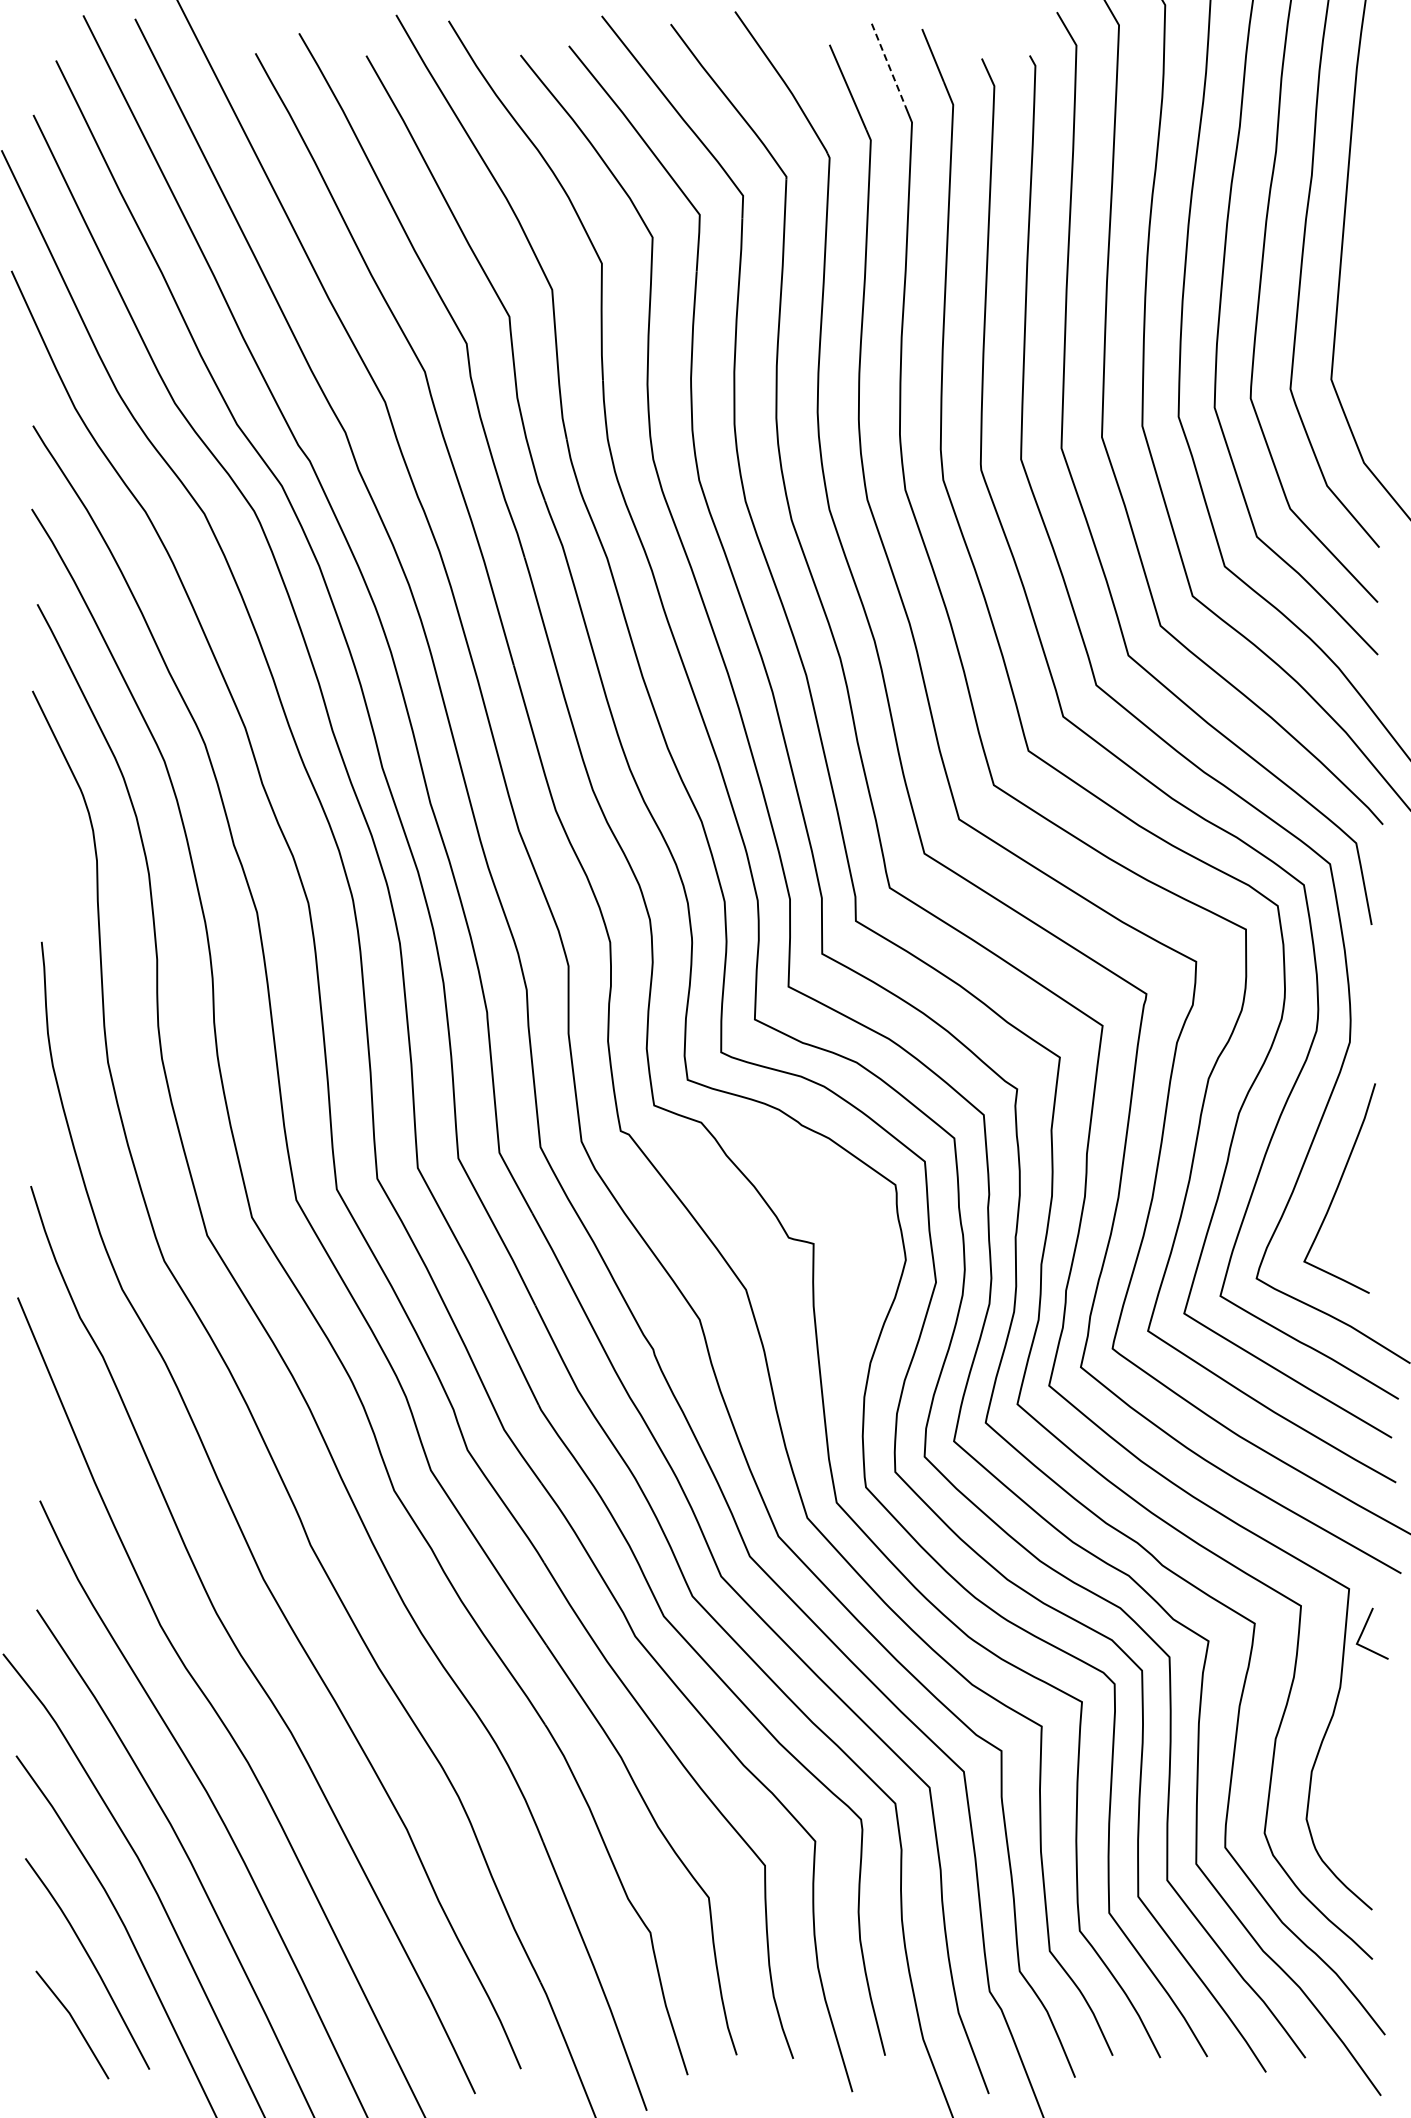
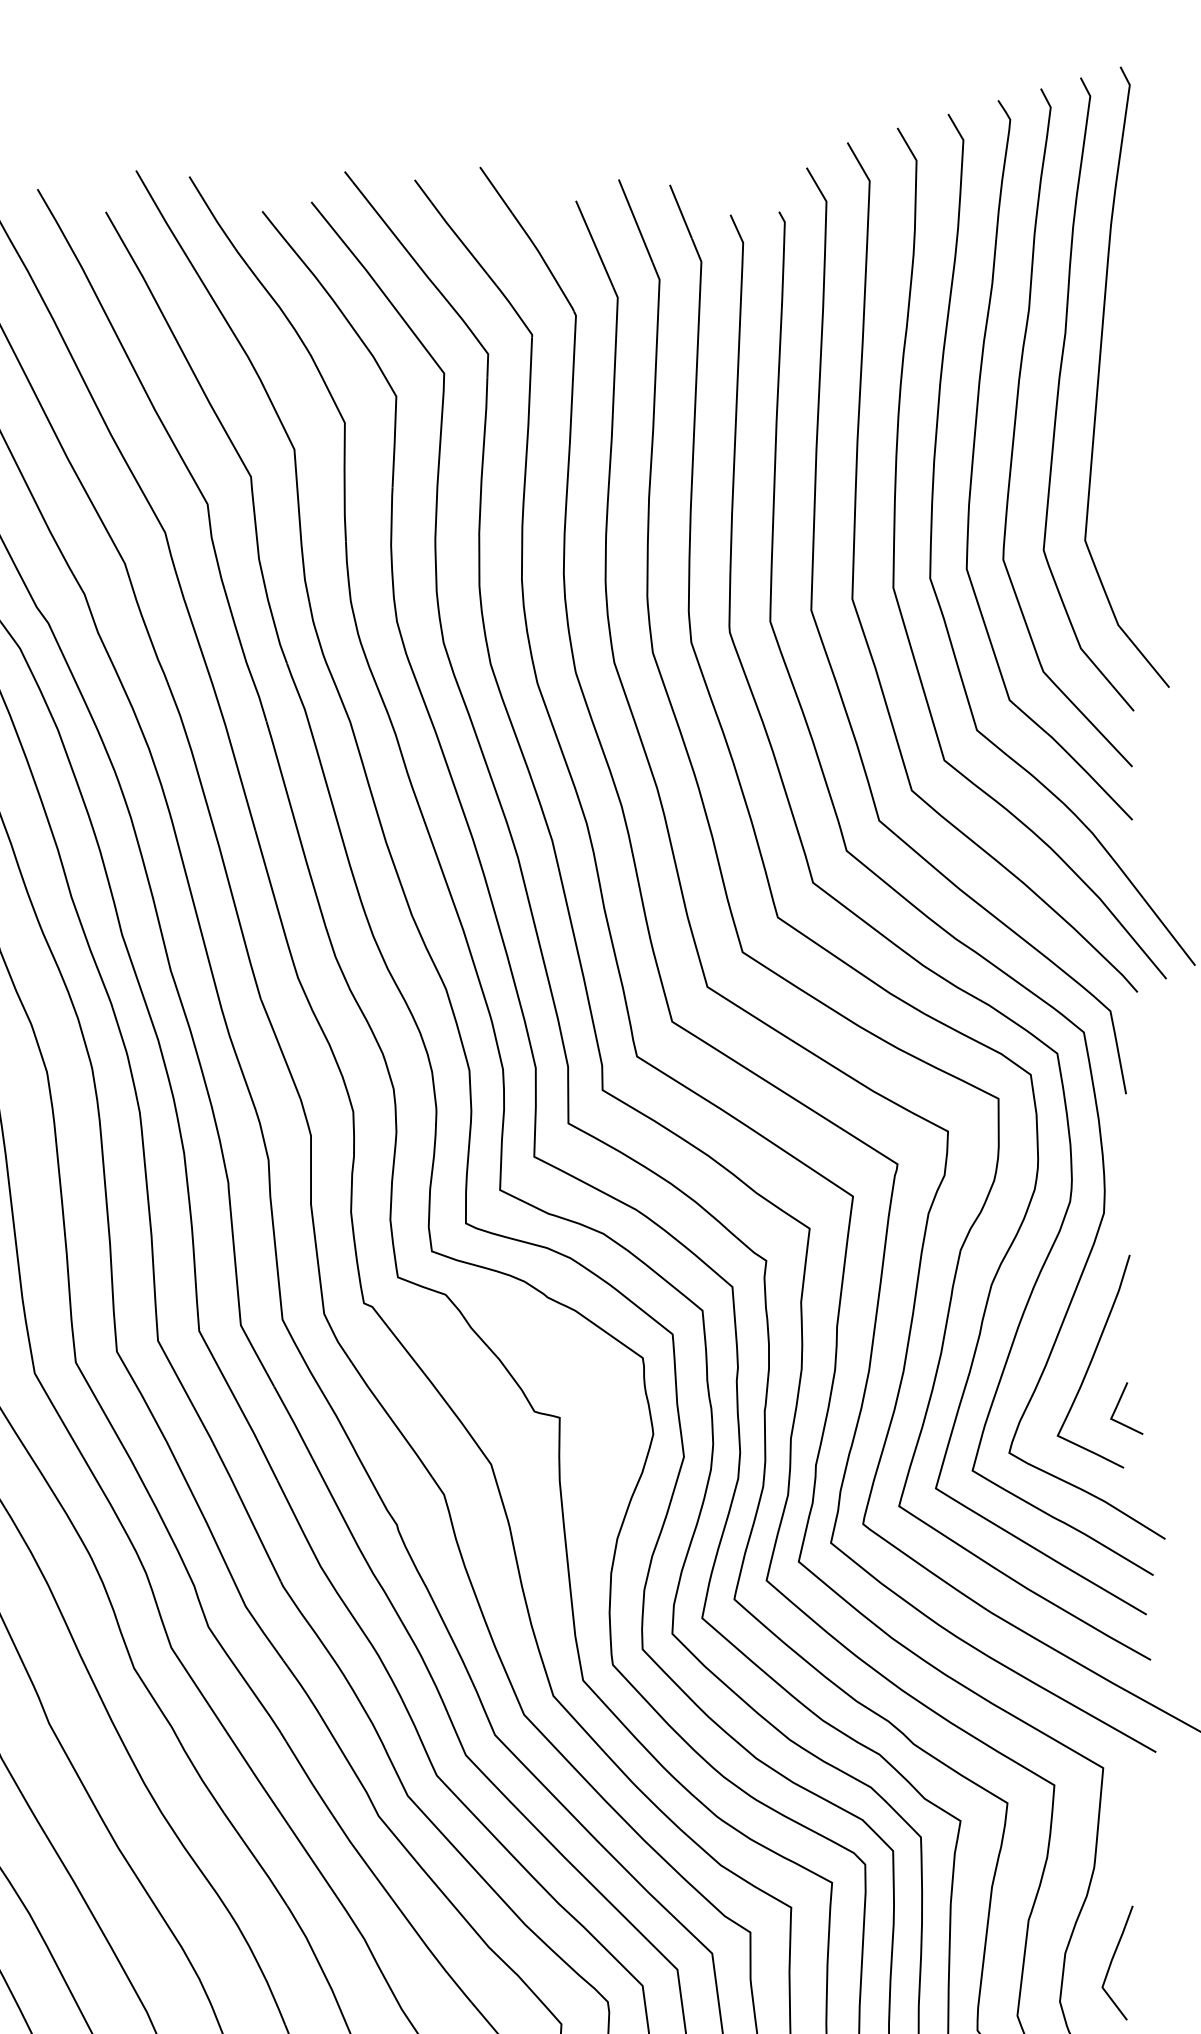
line: (888, 65) -> (635, 221), dashed -> solid
line: (1364, 1630) -> (1118, 1405), moved
curve: (1358, 1779) -> (1112, 1961), added

